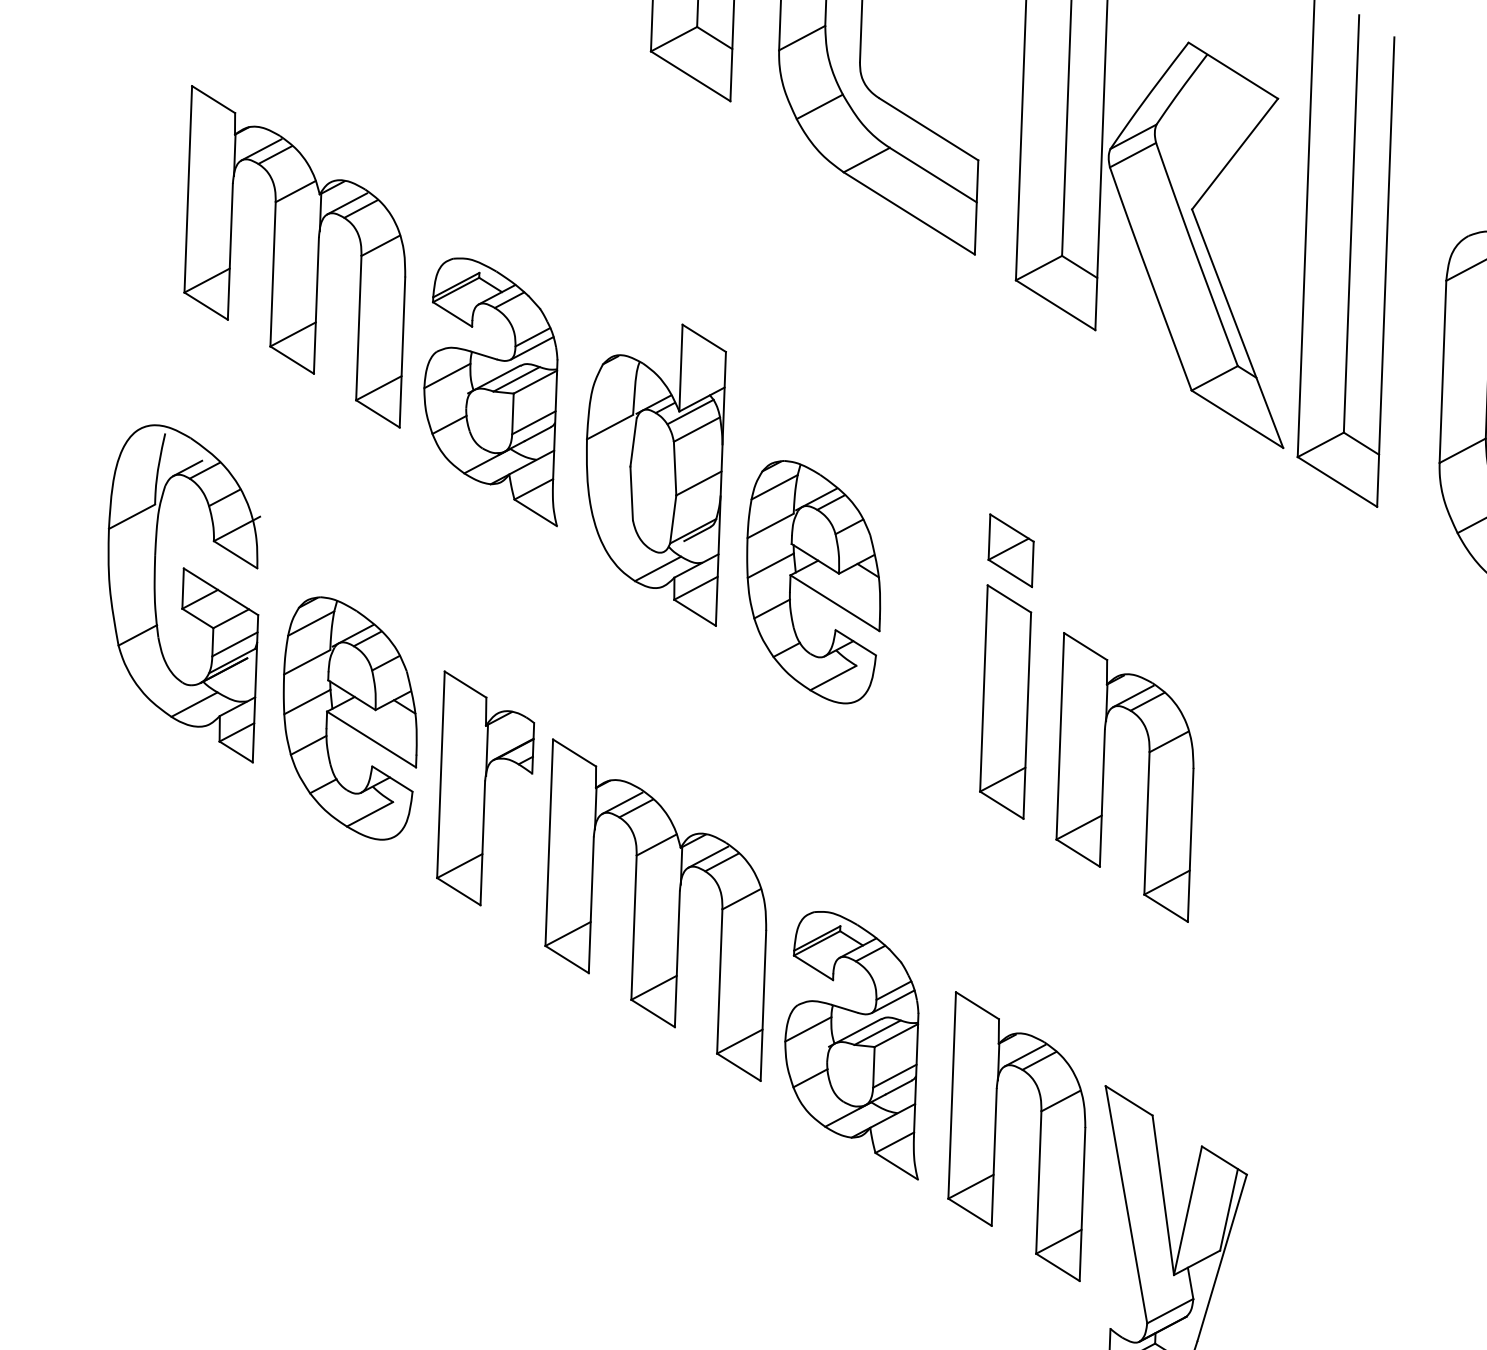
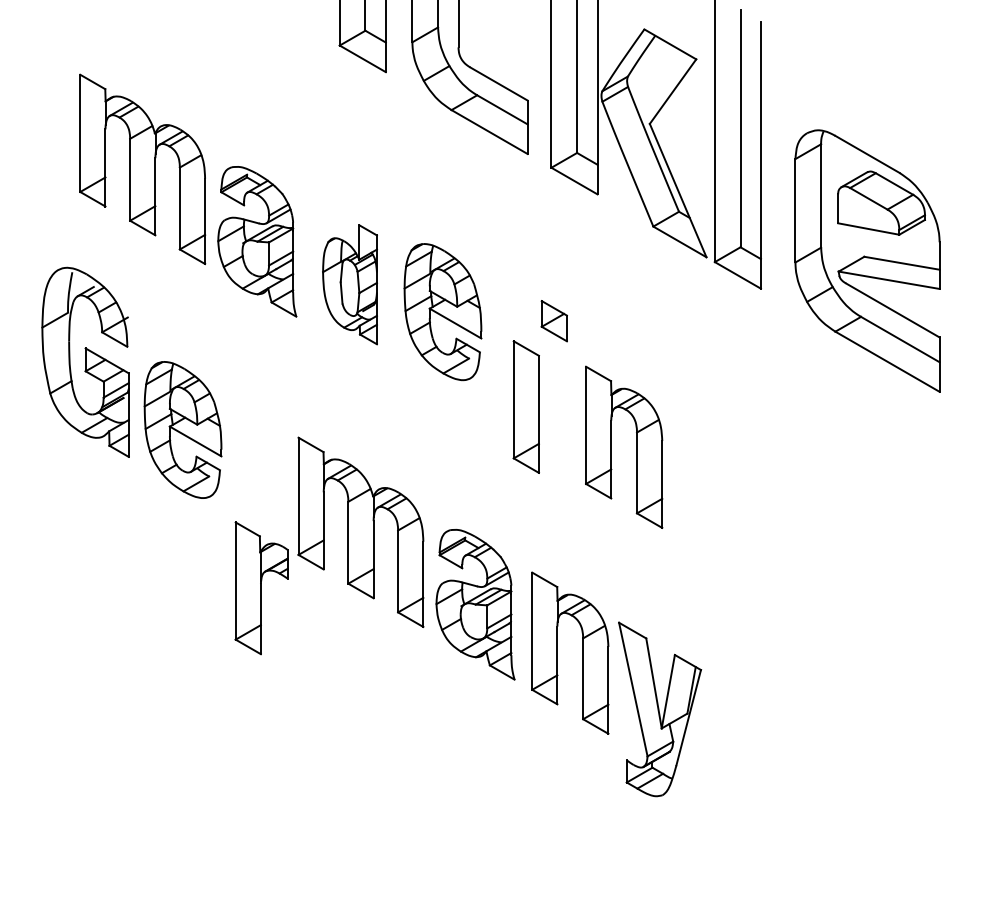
part: (652, 472) -> (349, 284), size x0.7
part: (812, 582) -> (442, 312), moved
part: (1004, 700) -> (525, 406), moved
part: (485, 789) -> (261, 588), moved

